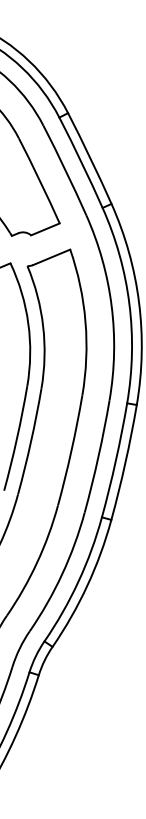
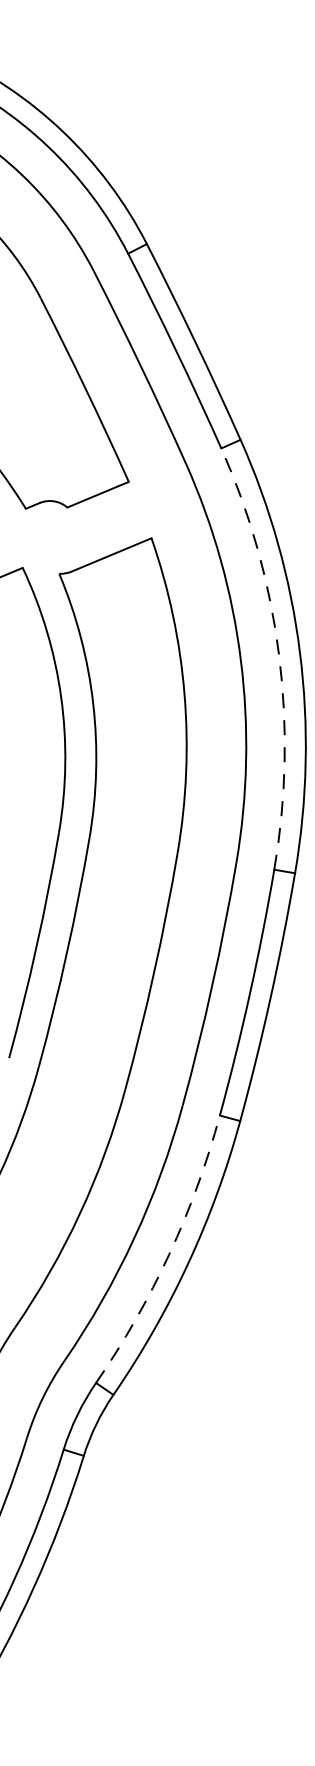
arc: (129, 303) -> (279, 654), solid -> dashed
arc: (78, 581) -> (169, 1253), solid -> dashed

